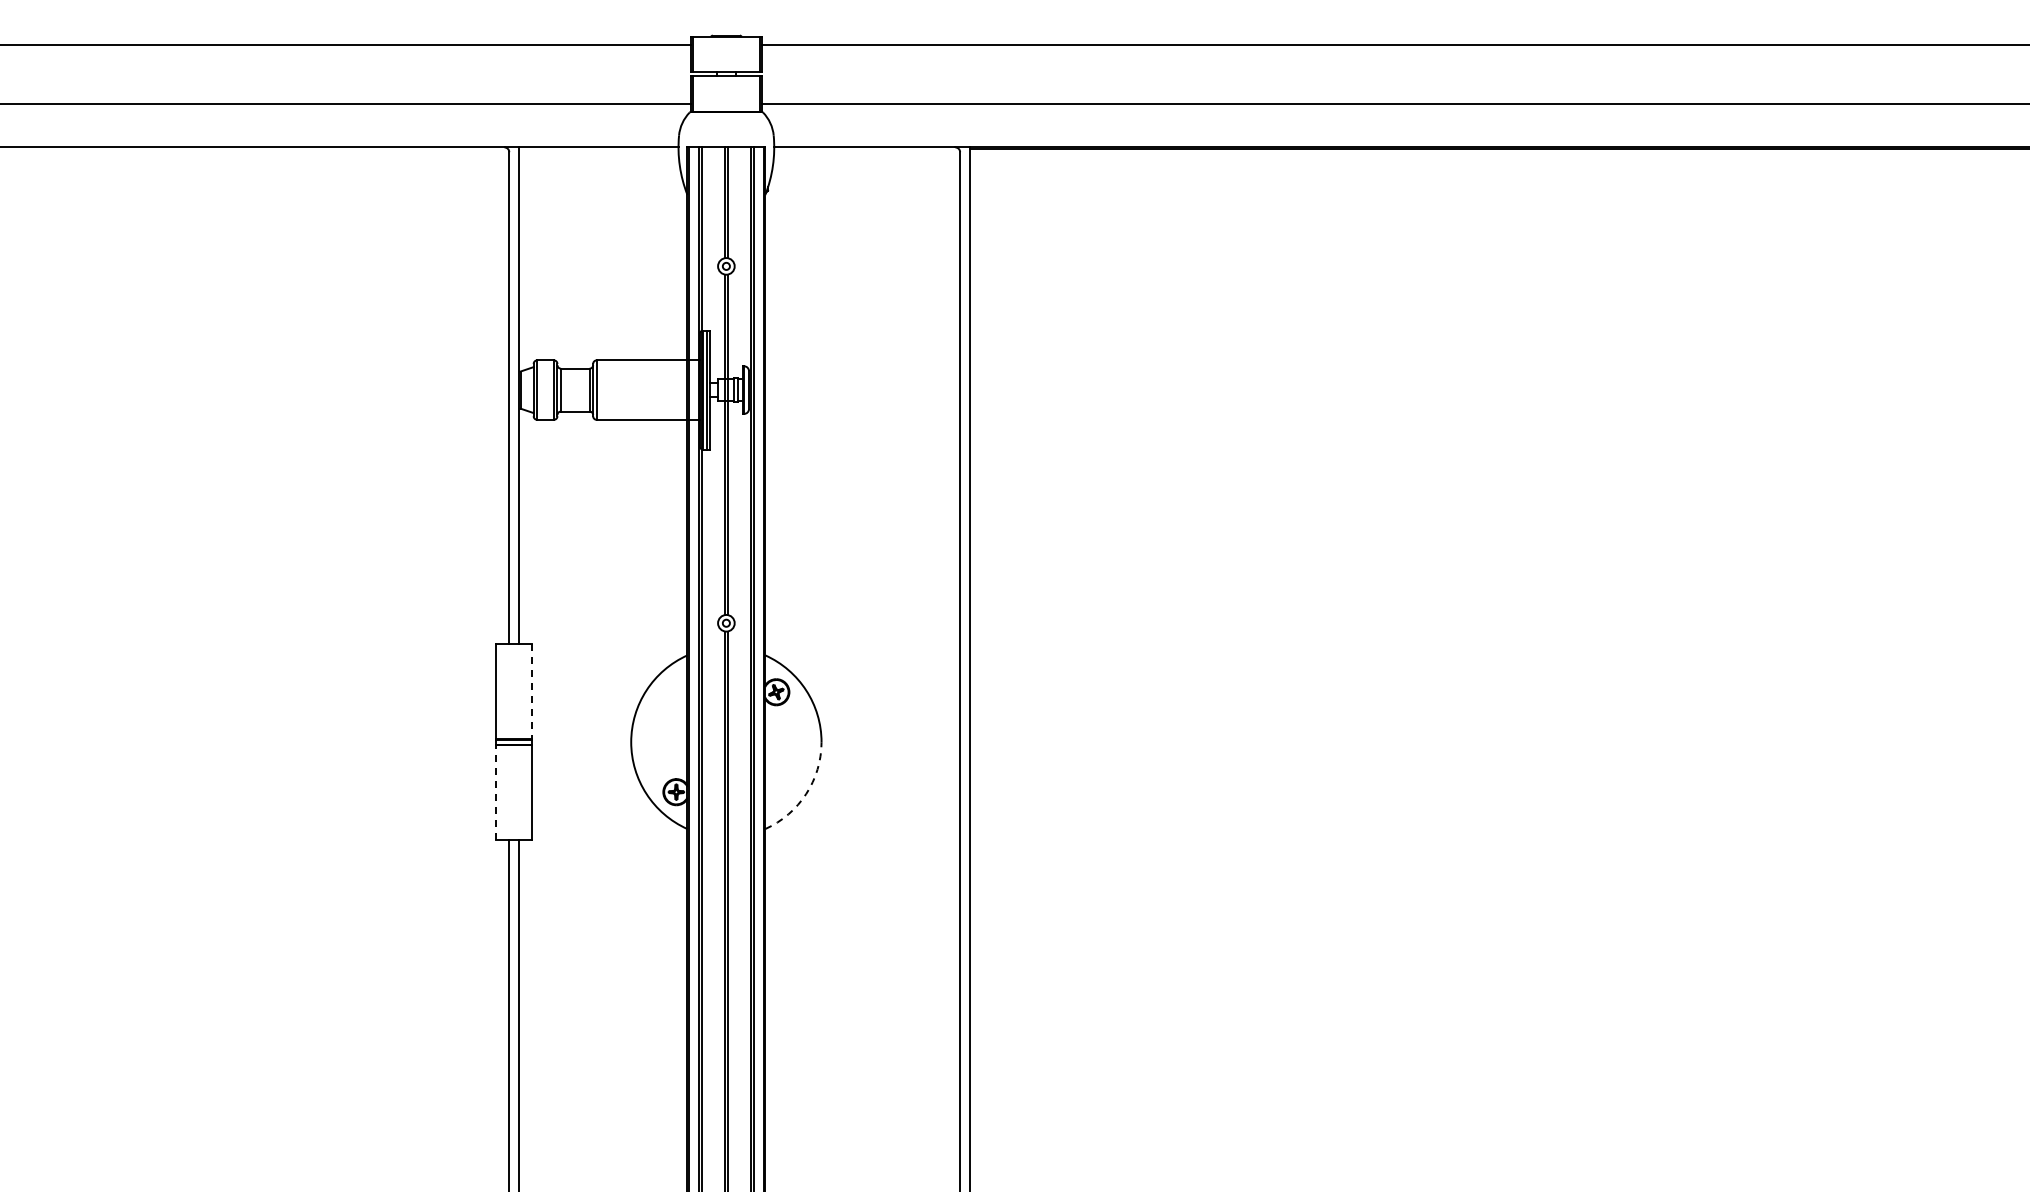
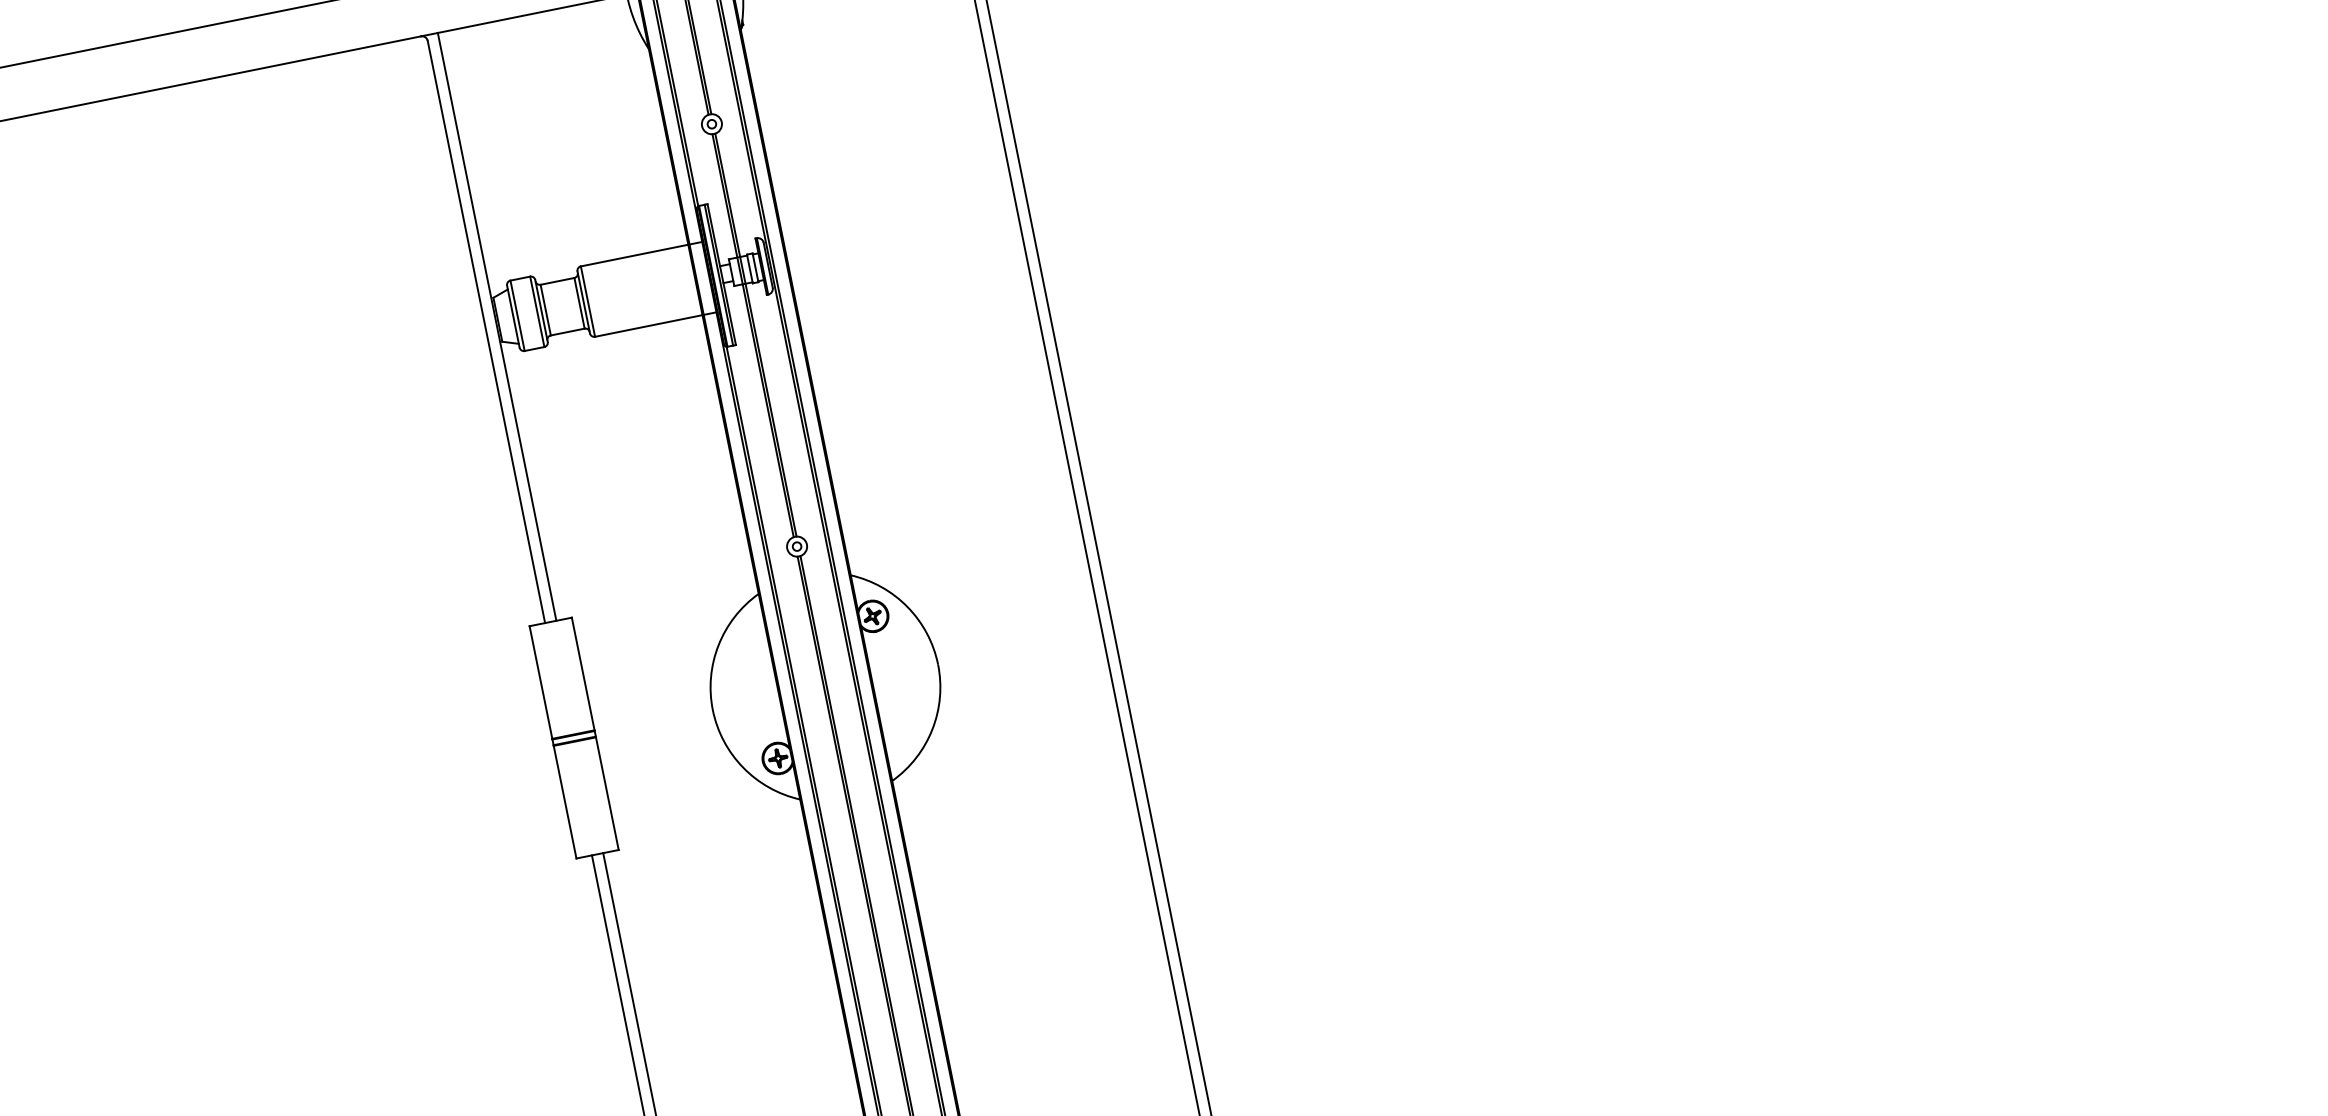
line: (531, 691) -> (582, 673), dashed -> solid
line: (496, 792) -> (565, 801), dashed -> solid
arc: (806, 793) -> (932, 728), dashed -> solid

